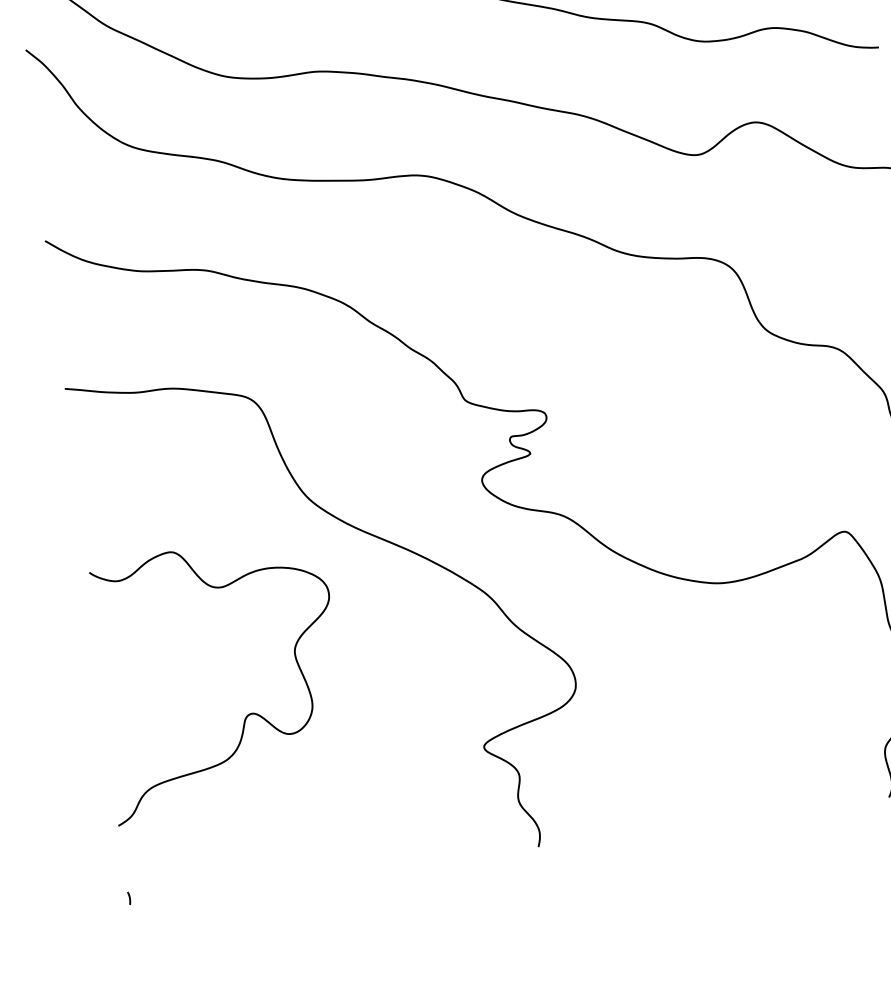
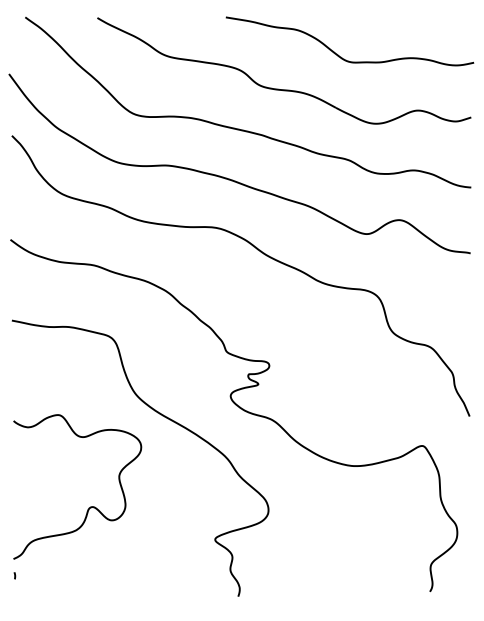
curve: (128, 897) -> (14, 575), moved

